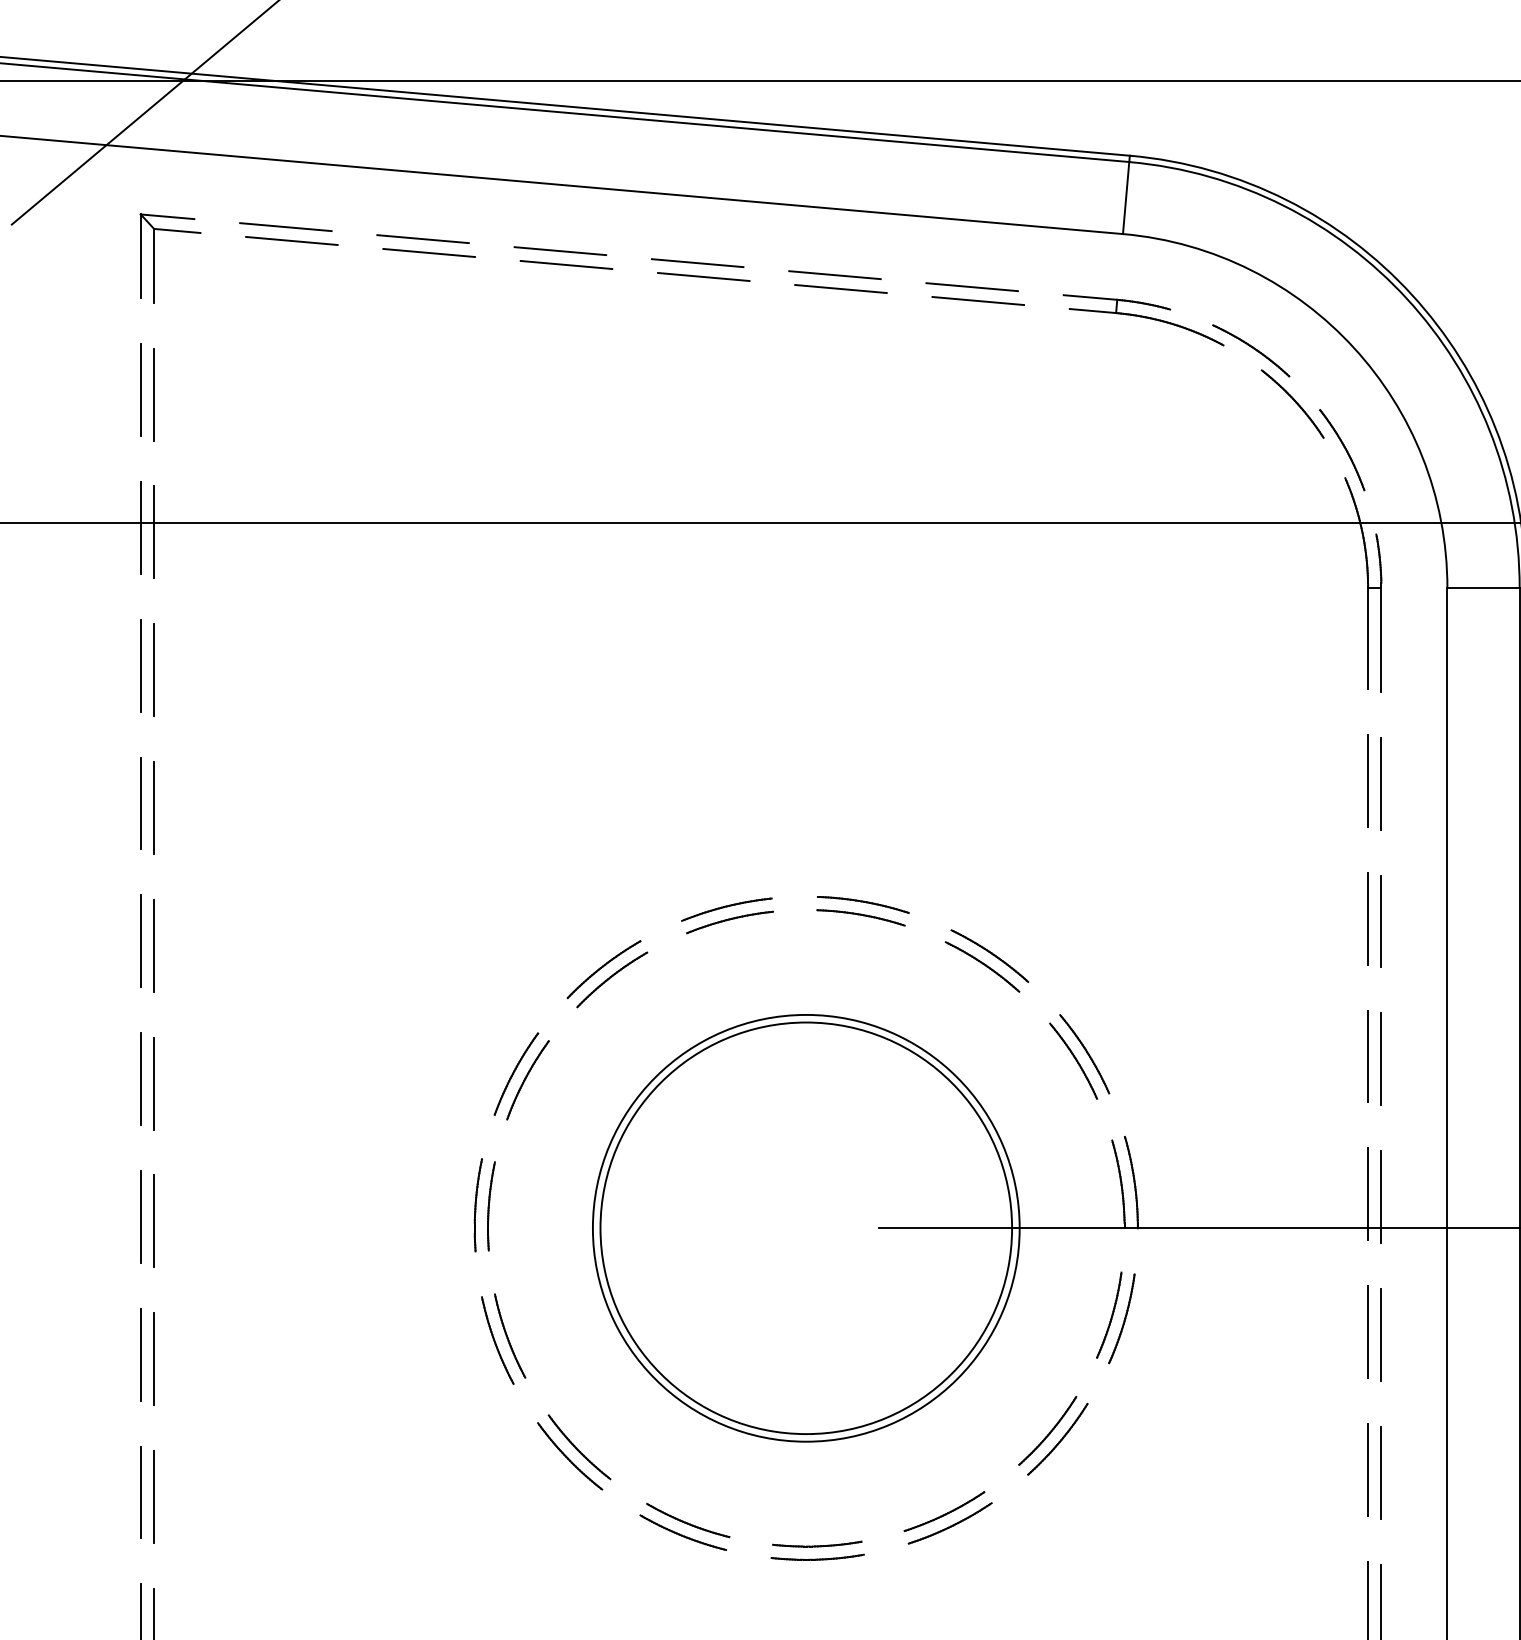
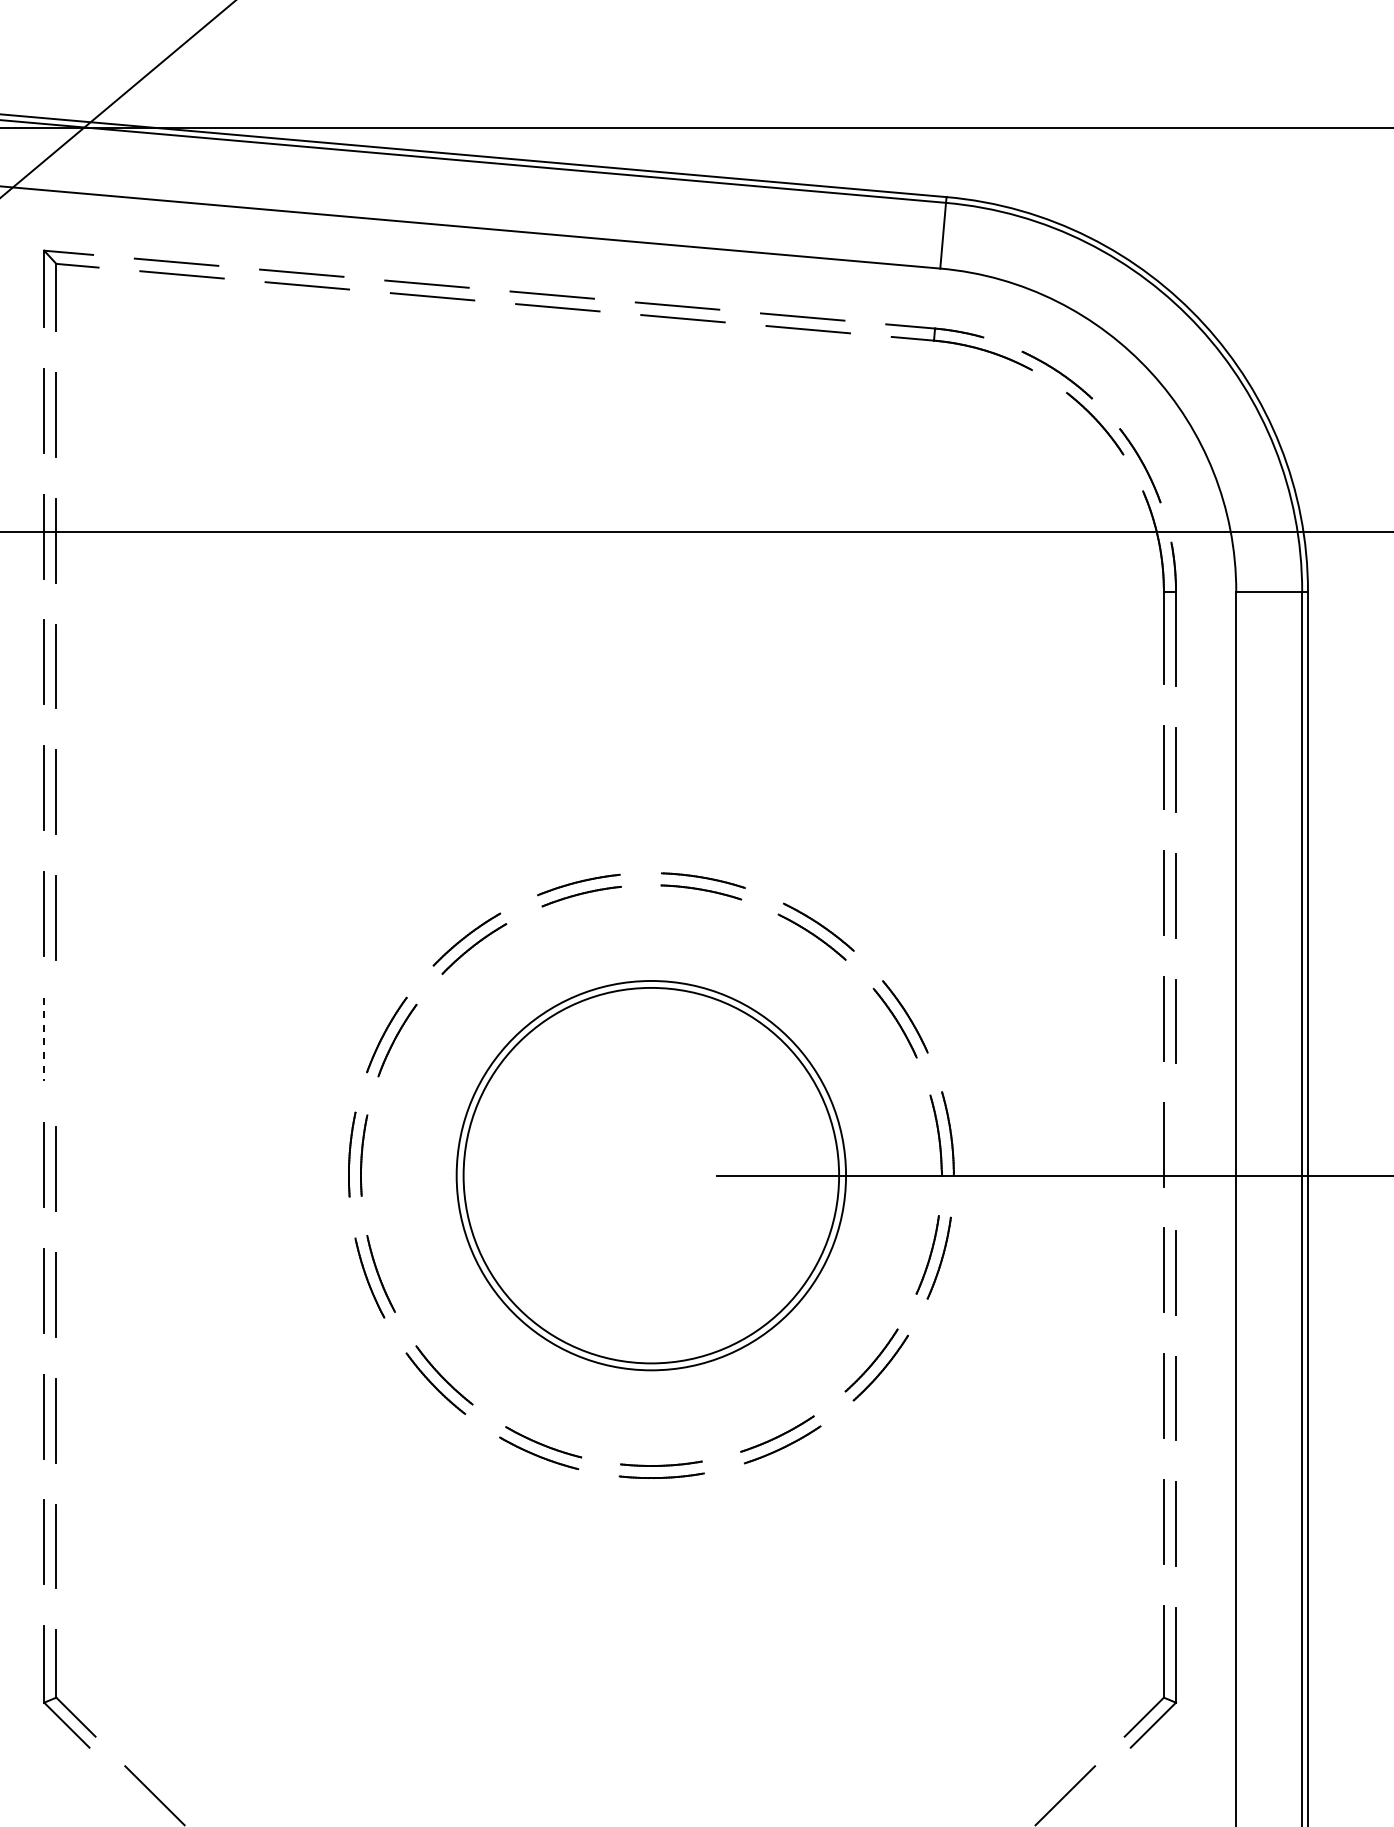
line: (141, 1079) -> (44, 1039), solid -> dashed
line: (154, 1083) -> (56, 1043), removed
line: (1381, 1197) -> (1176, 1147), removed

